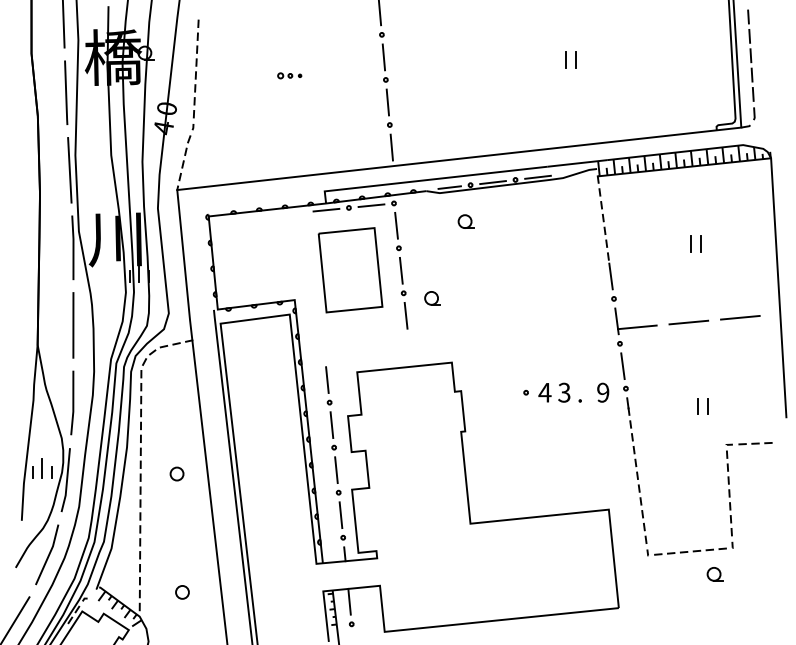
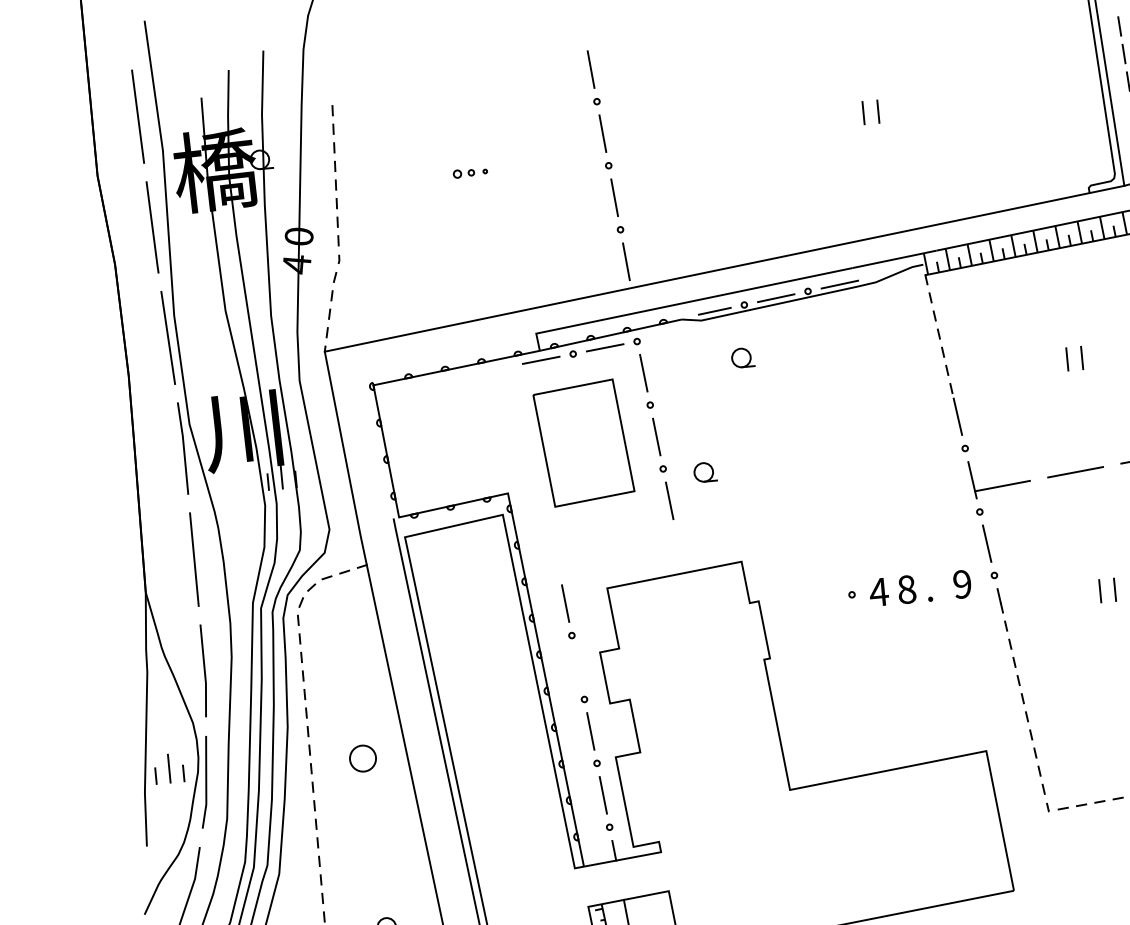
text: (564, 392) -> (906, 589), 3 -> 8
line: (331, 425) -> (577, 668), removed
circle: (176, 473) -> (362, 757), size x1.4

